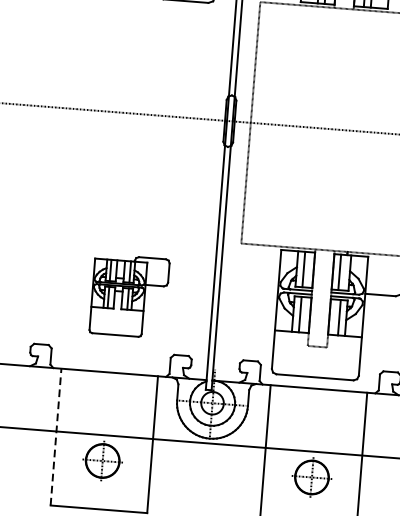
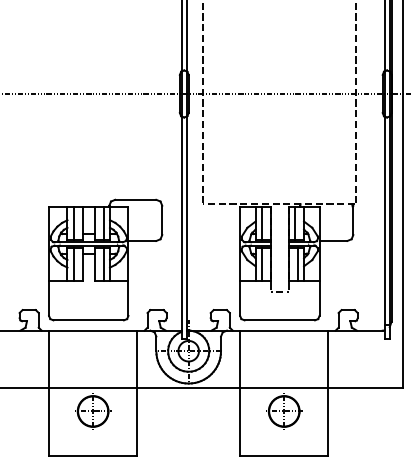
part: (129, 295) -> (105, 259), size x1.67
line: (56, 436) -> (49, 392), dashed -> solid

